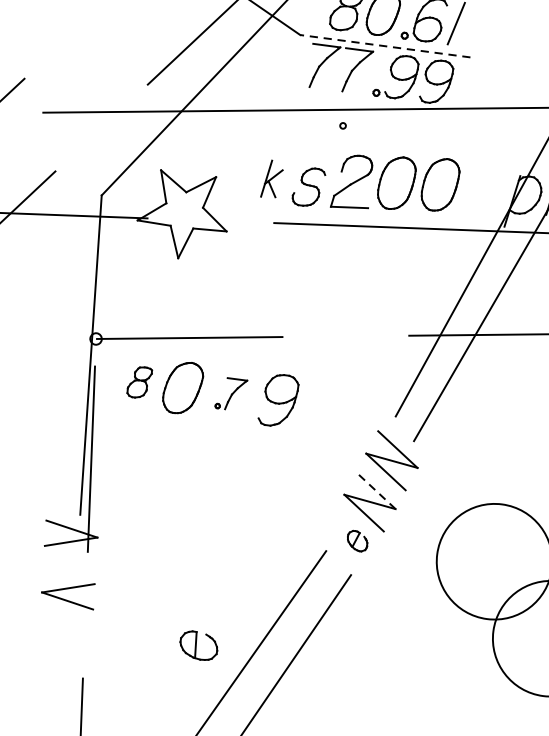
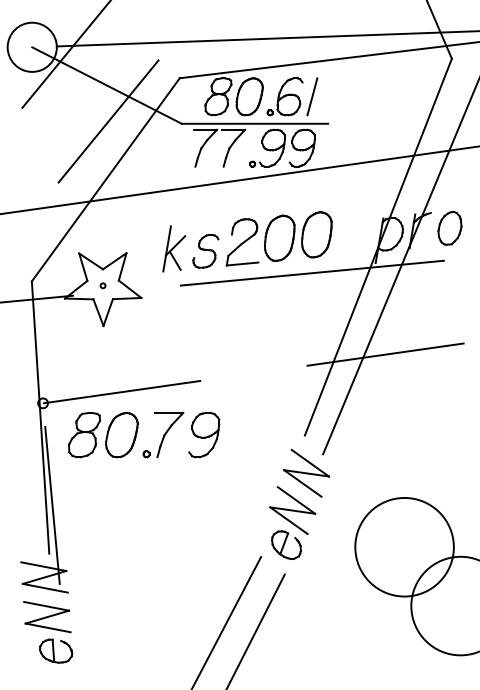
line: (384, 45) -> (254, 123), dashed -> solid
circle: (342, 125) -> (102, 285), moved
part: (272, 178) -> (174, 248), size x1.43
part: (139, 382) -> (84, 435), size x1.67
part: (231, 393) -> (163, 434), size x1.67
line: (376, 490) -> (296, 500), dashed -> solid
part: (357, 540) -> (286, 544), size x1.67
line: (69, 553) -> (44, 587), added
line: (69, 574) -> (46, 605), added
part: (199, 645) -> (56, 650), moved

